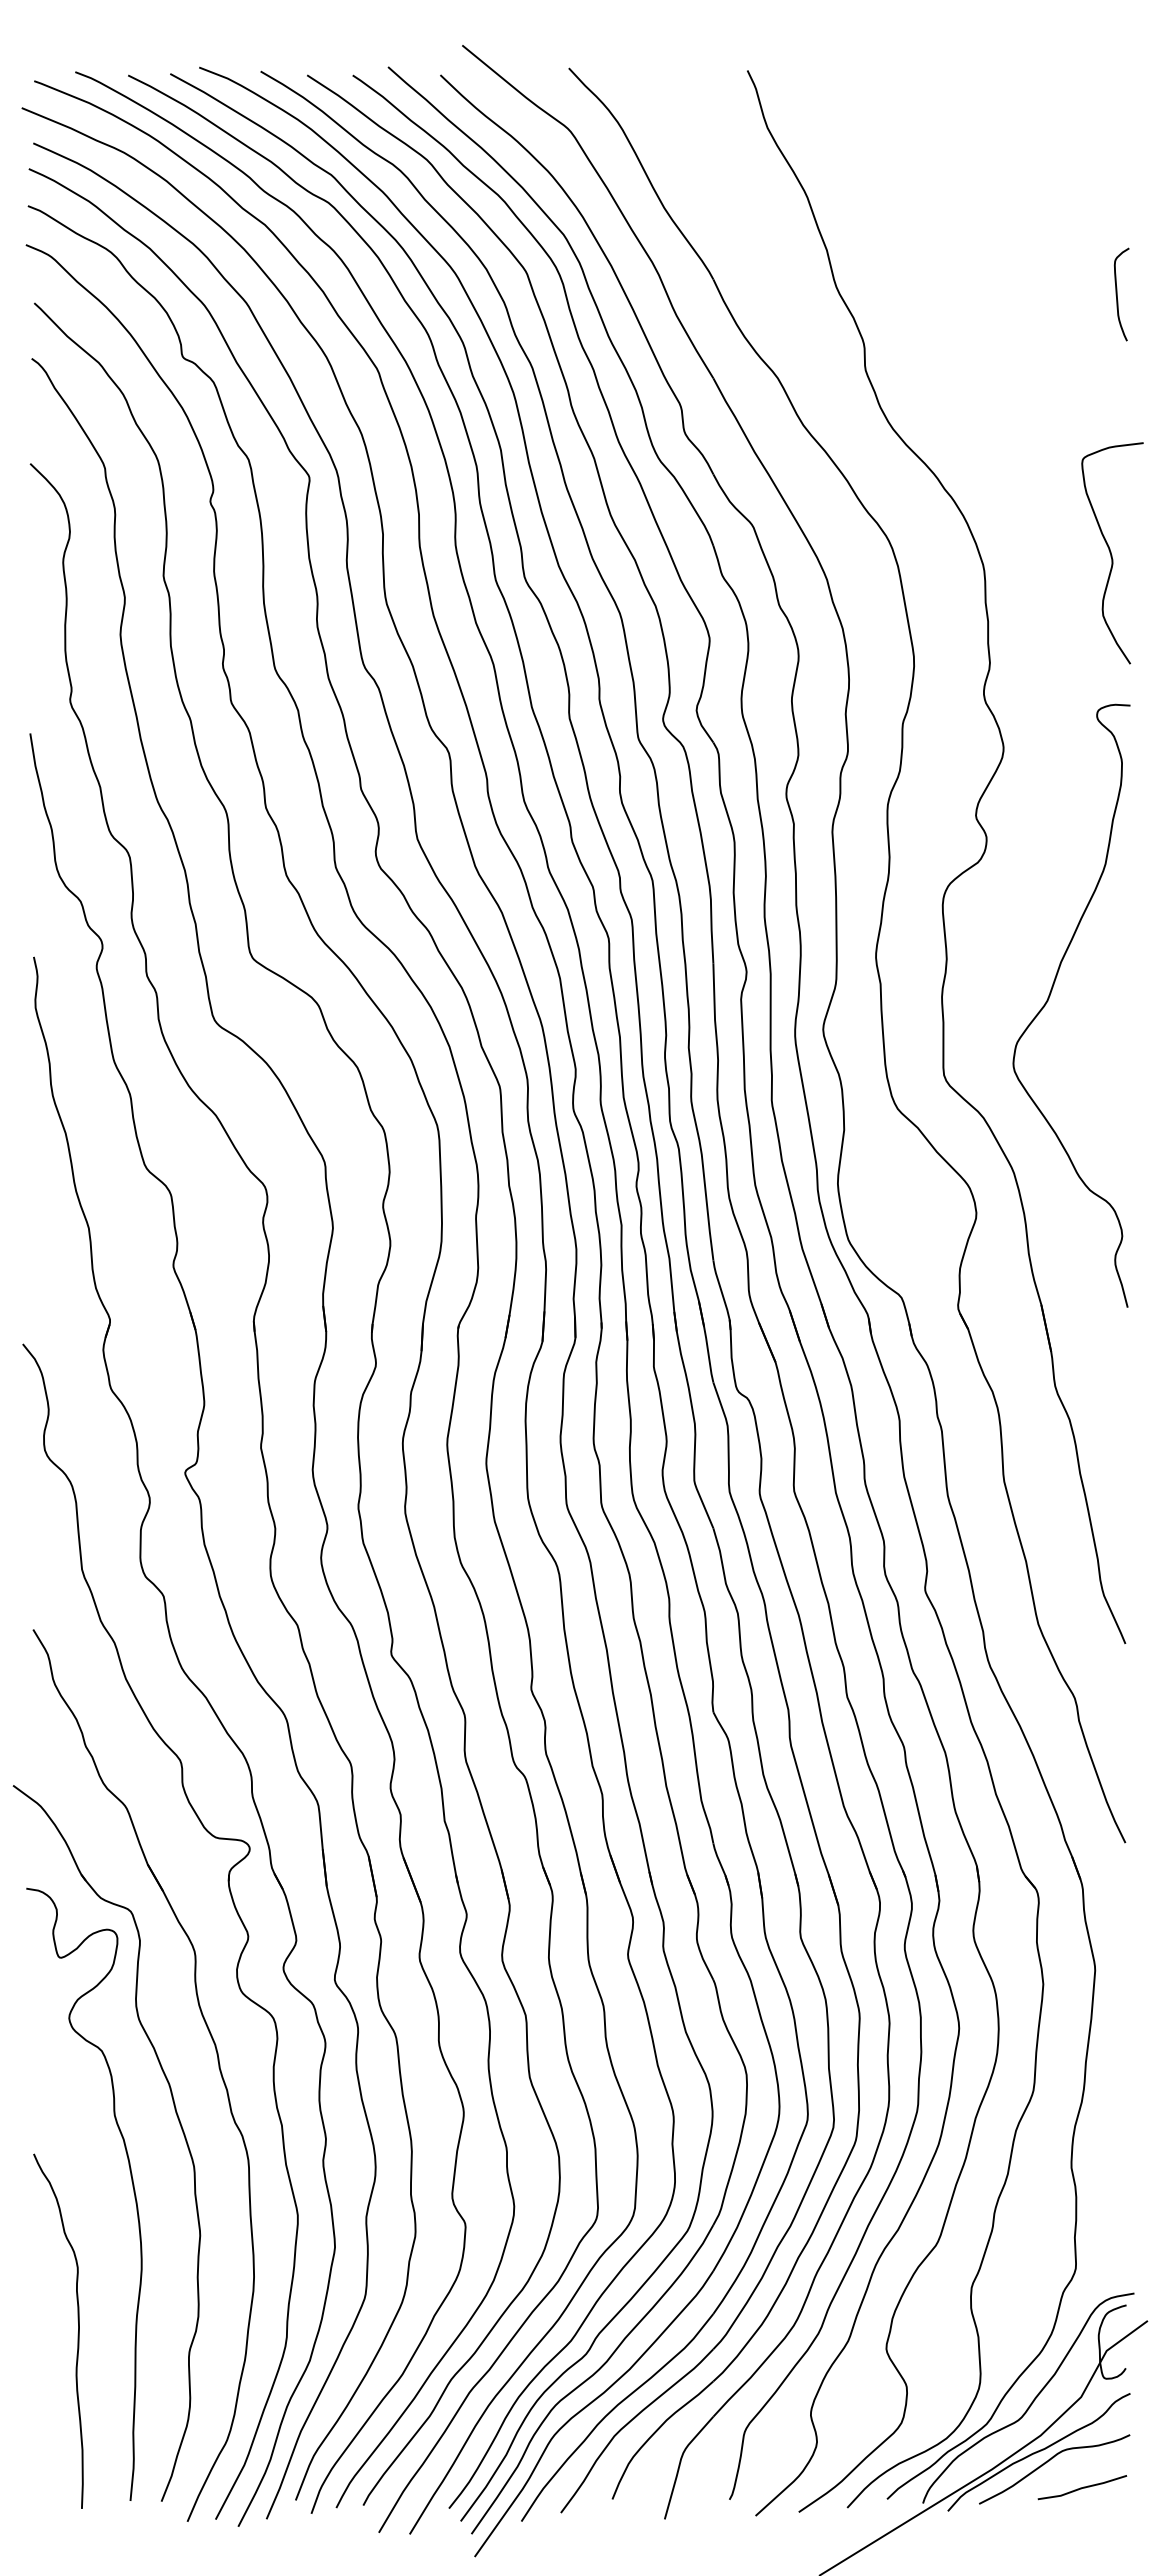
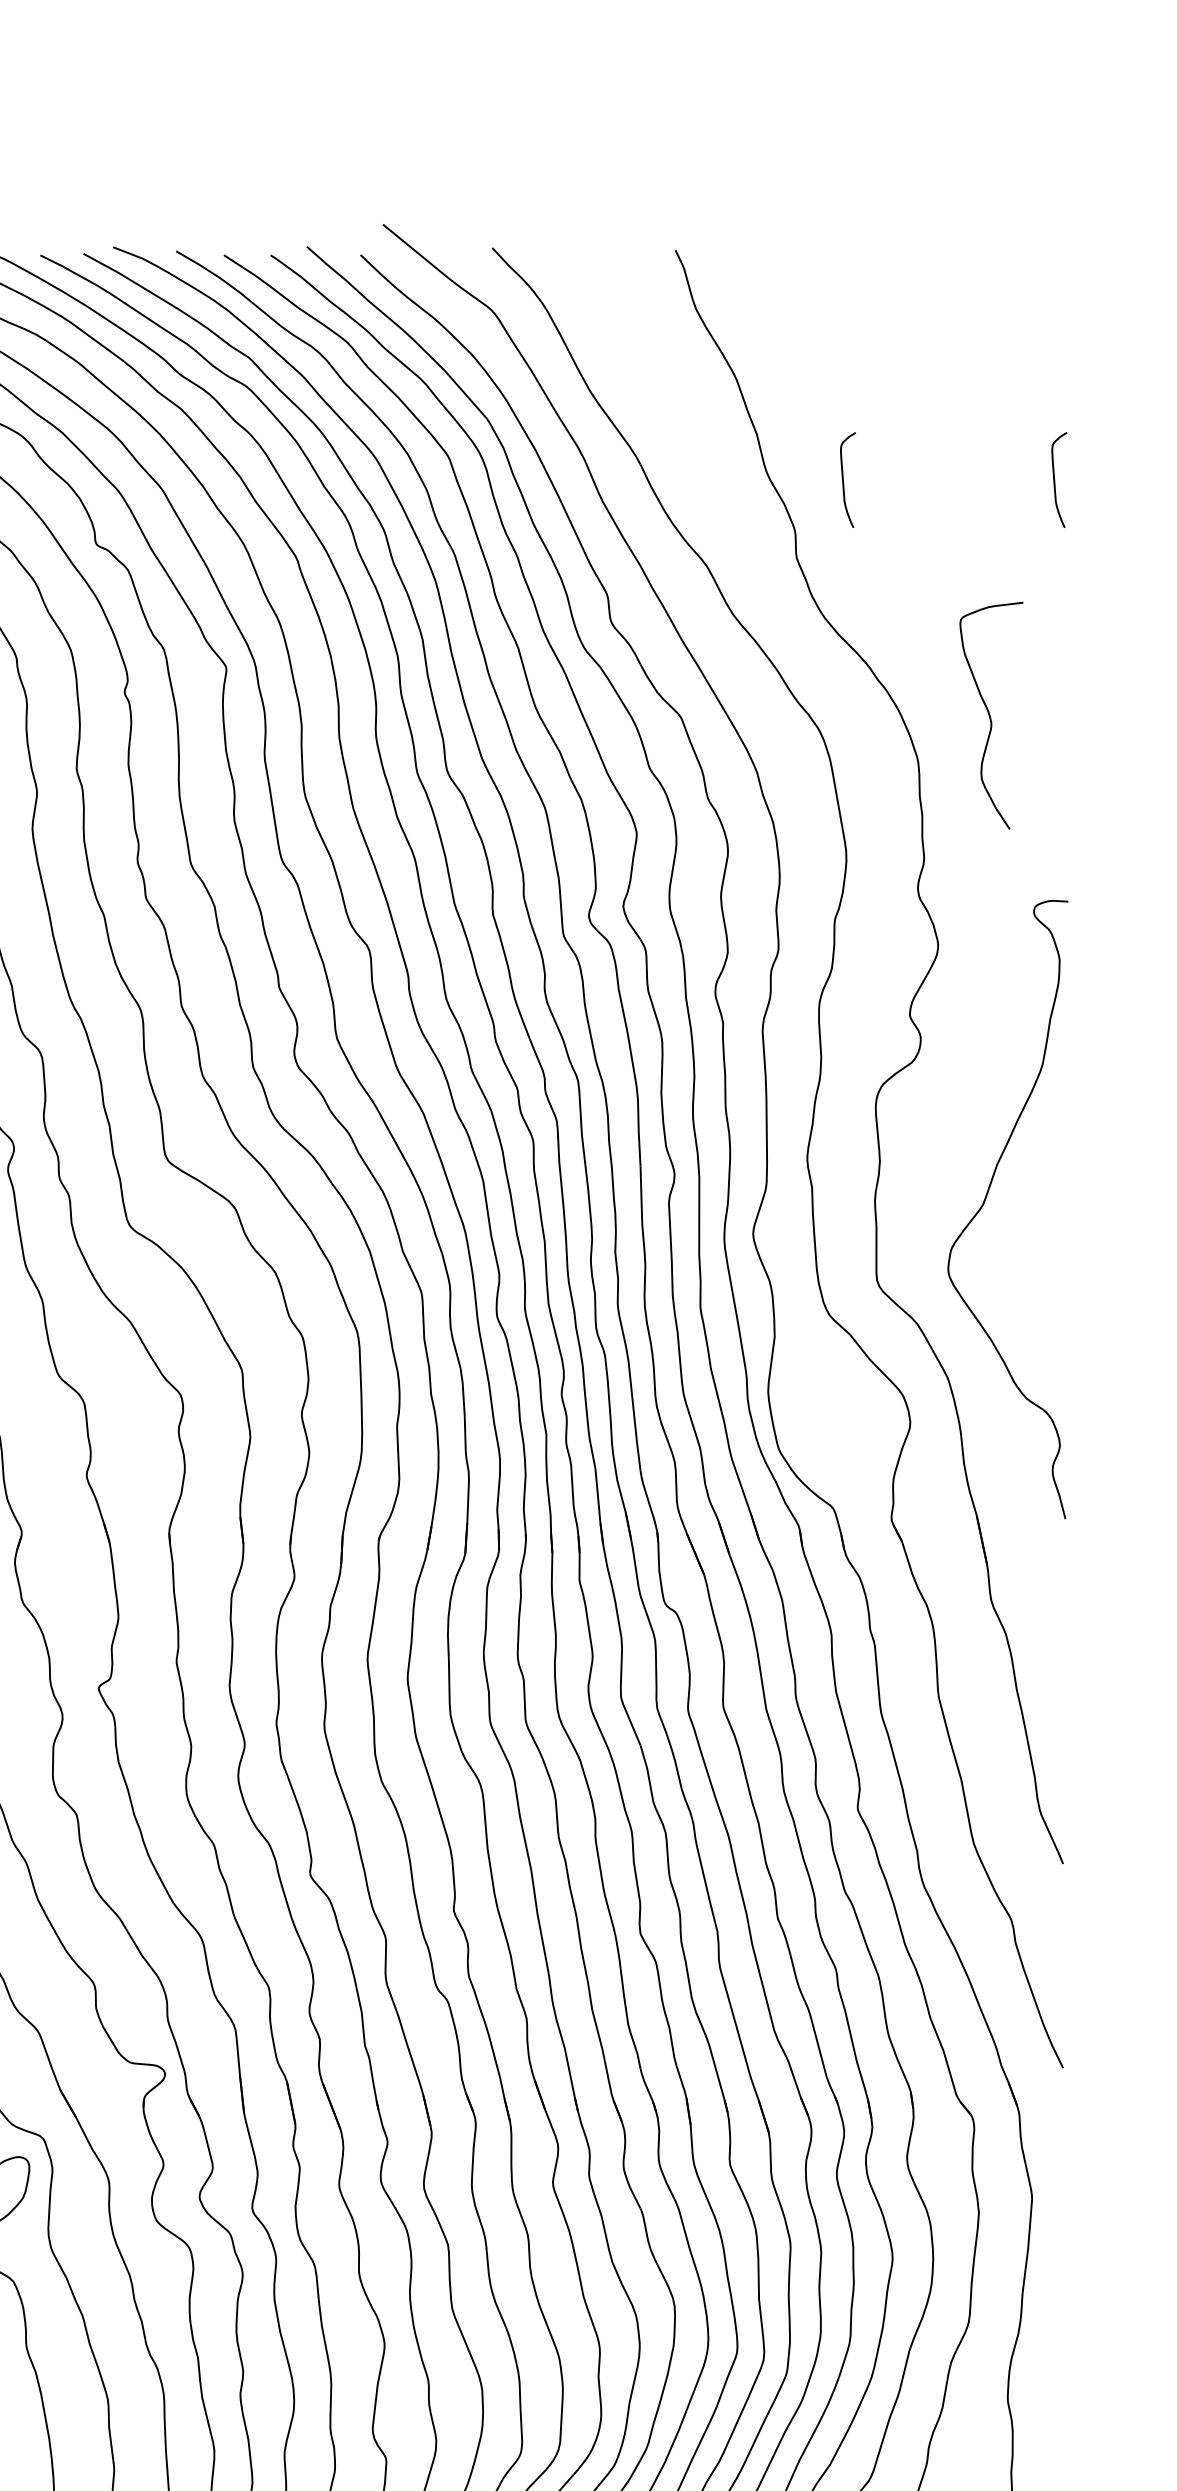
curve: (911, 294) -> (843, 480), added
curve: (1111, 553) -> (990, 715), moved

